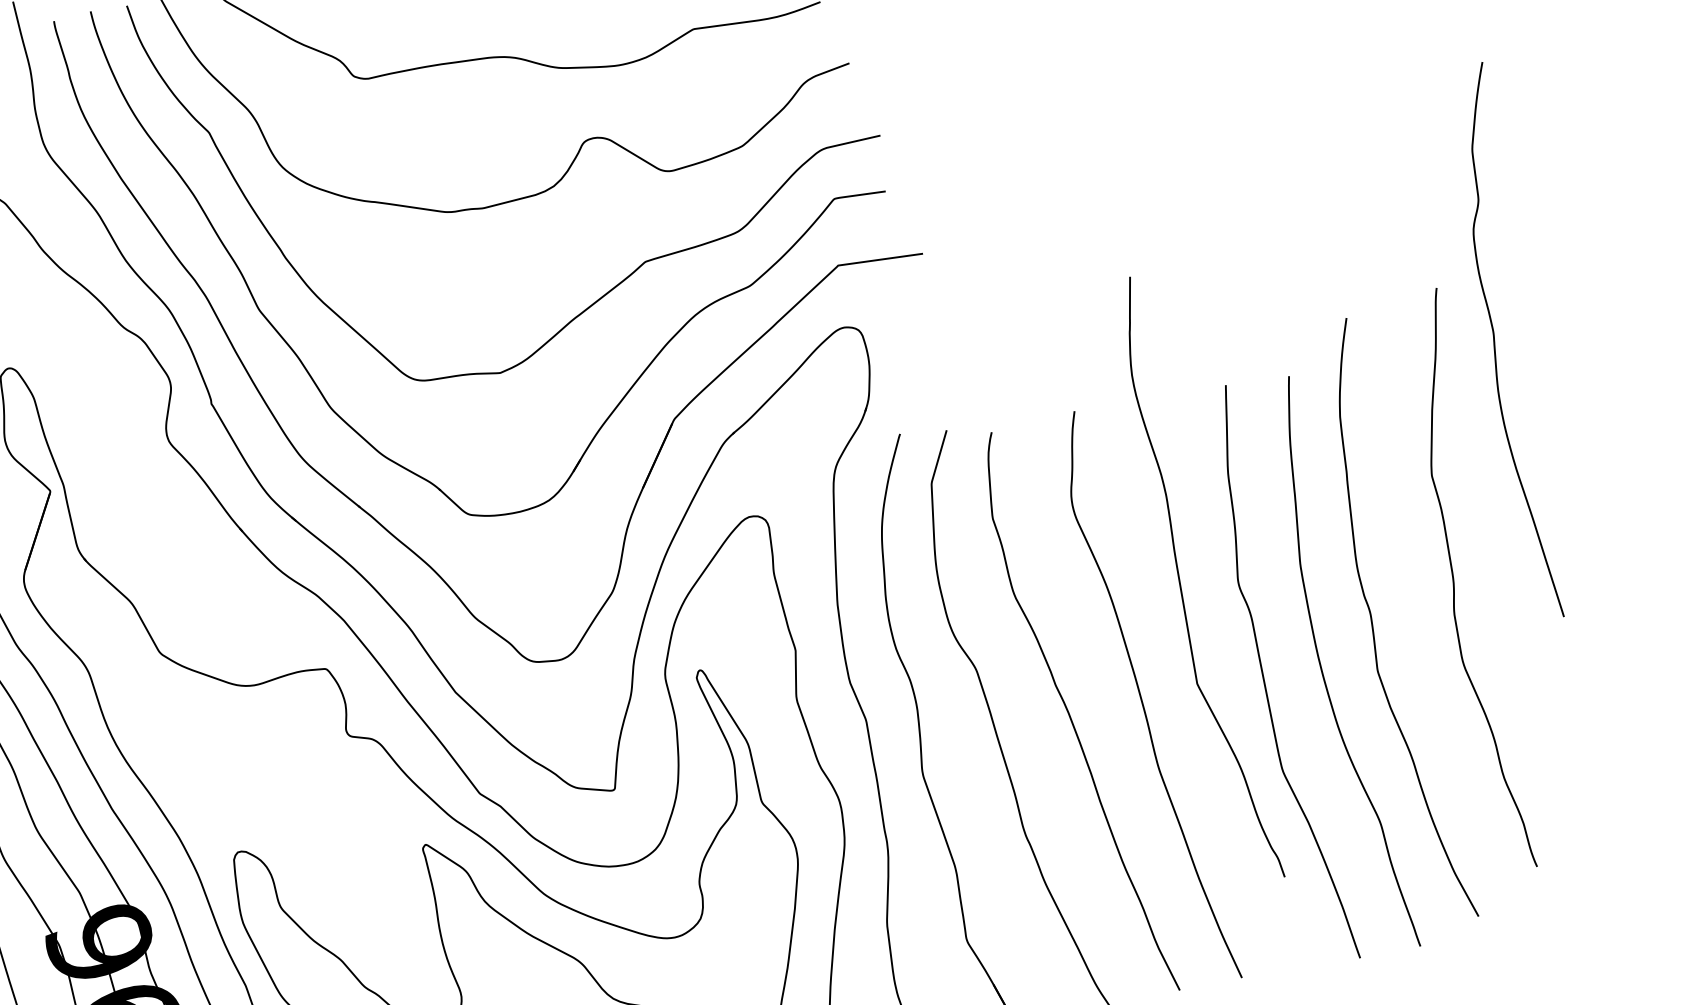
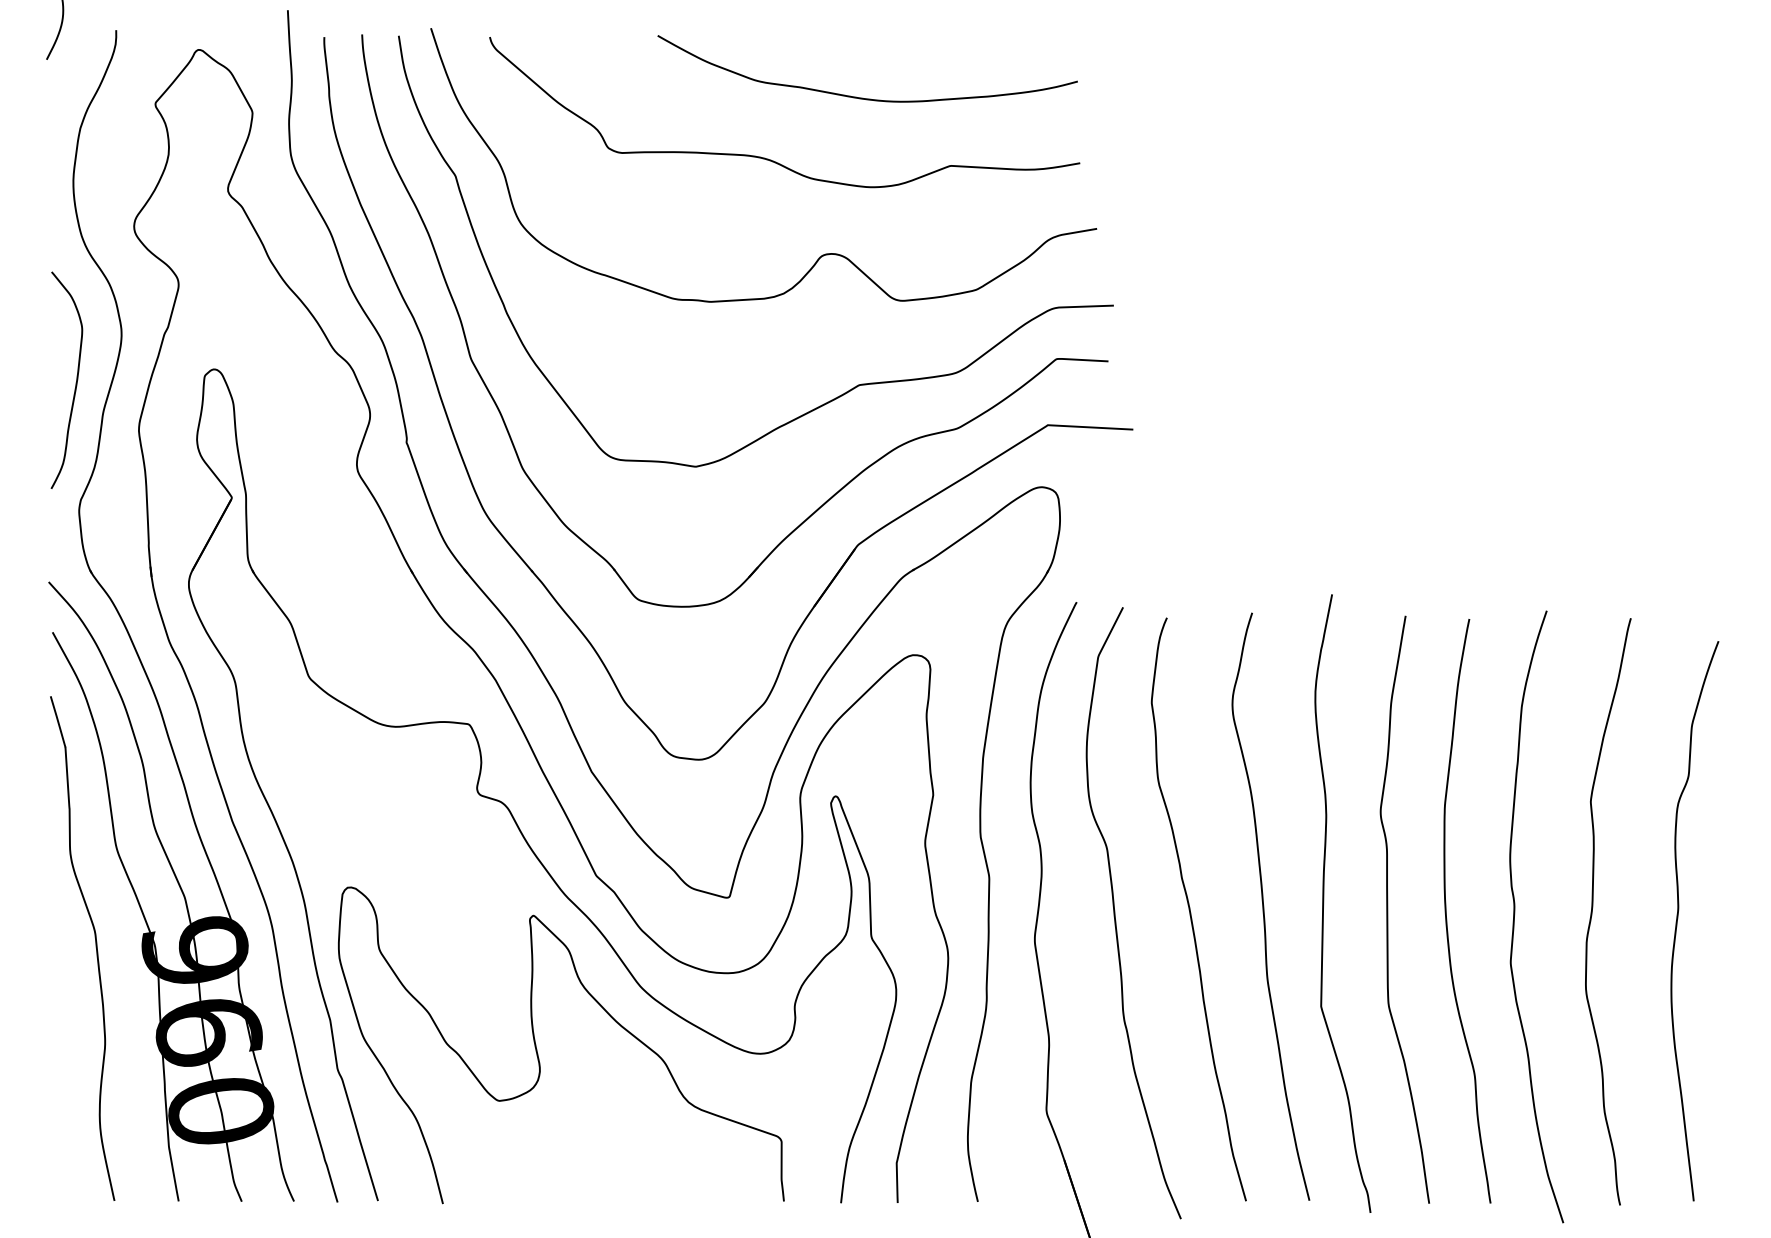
curve: (1495, 342) -> (1678, 918), moved
curve: (1454, 579) -> (1593, 907), moved
curve: (1181, 581) -> (1324, 903), moved
curve: (1373, 622) -> (1515, 914), moved

